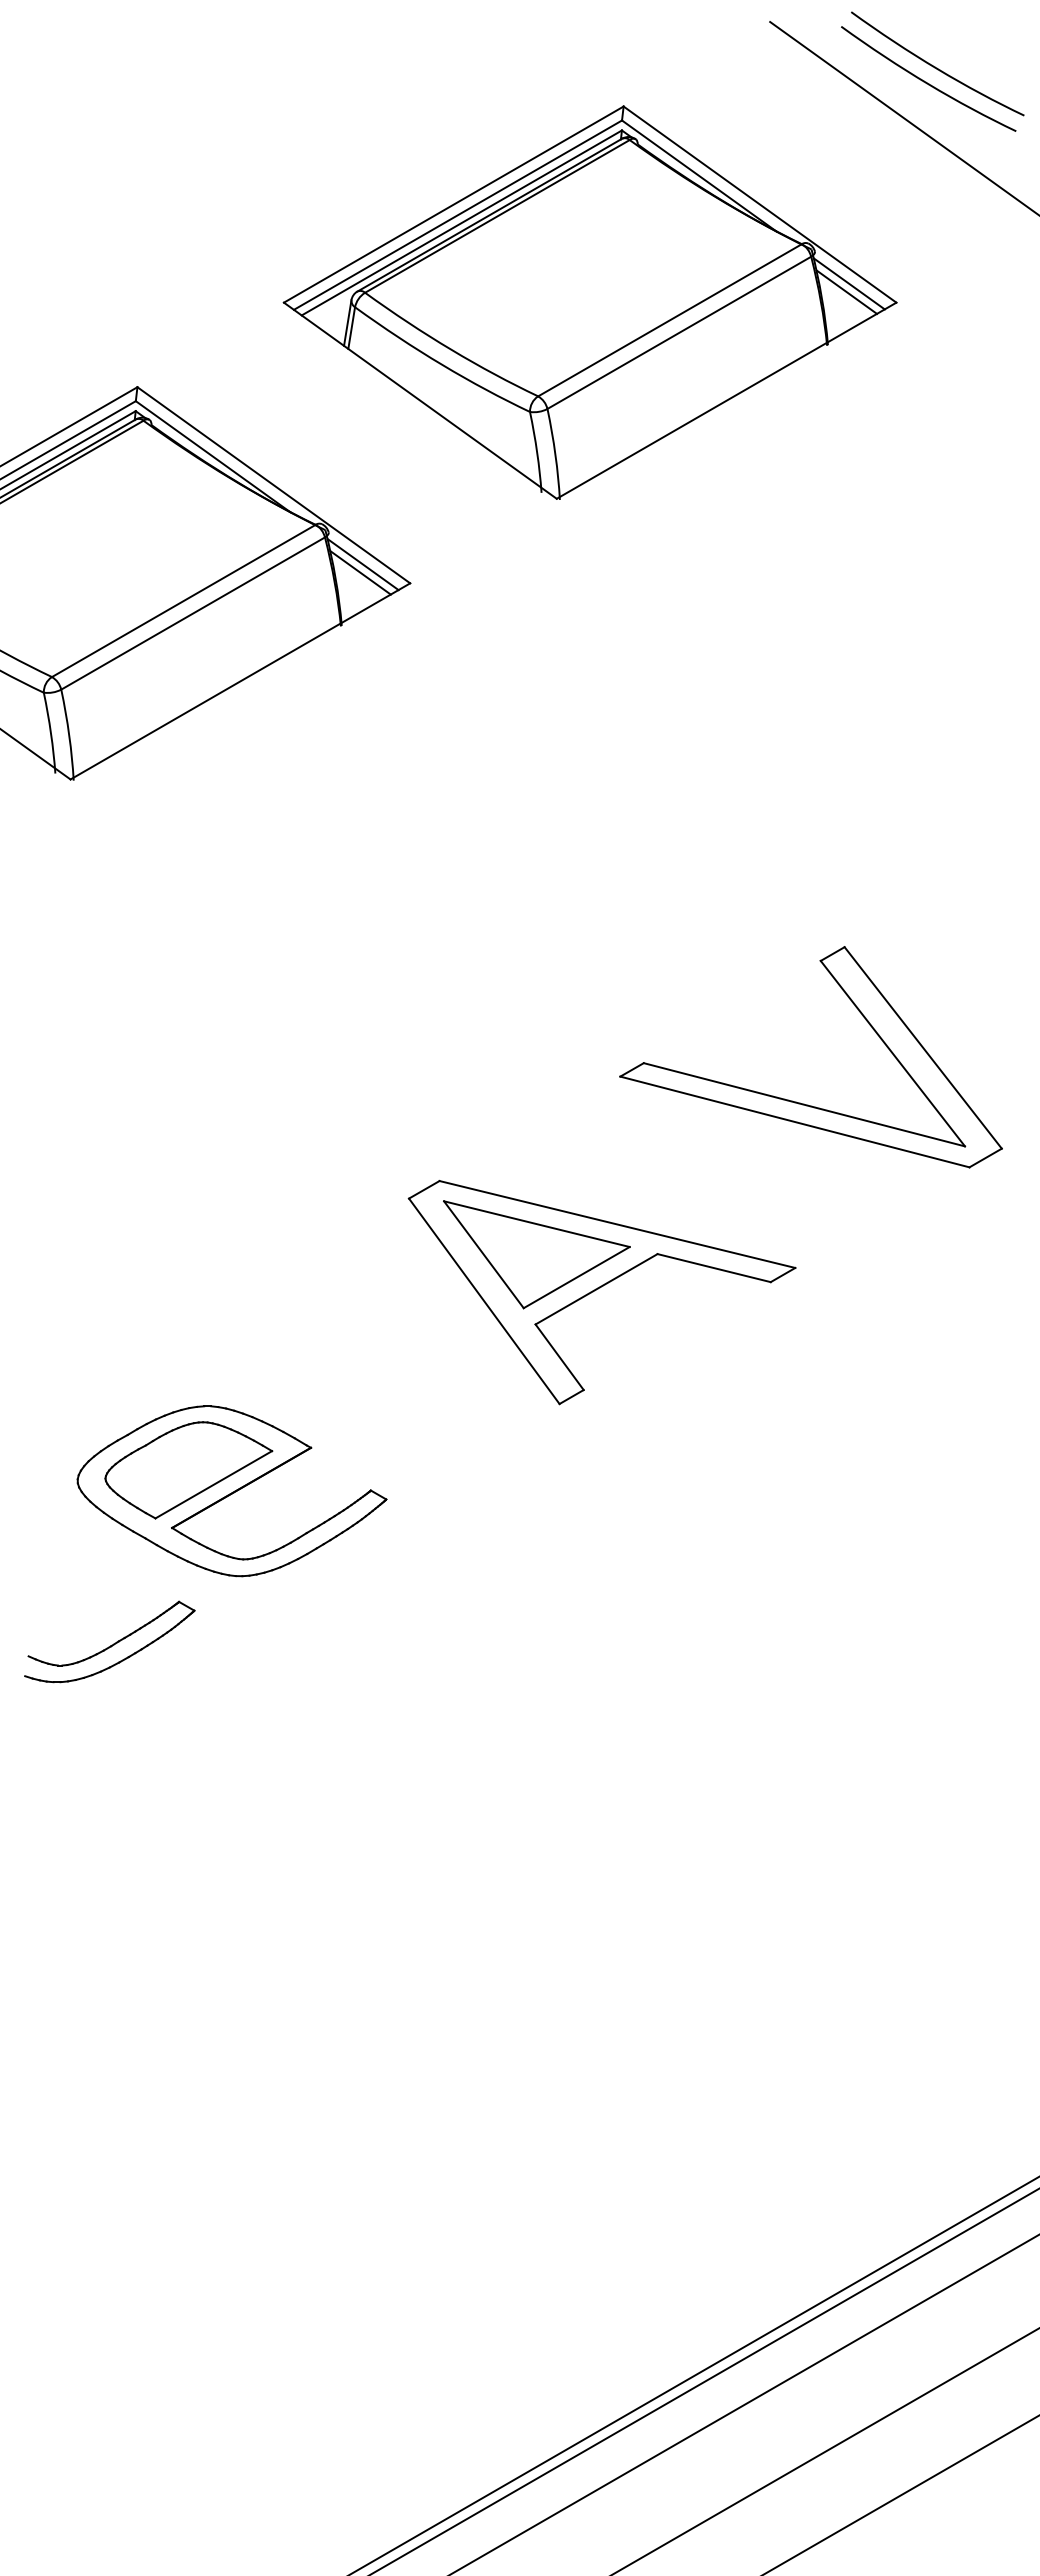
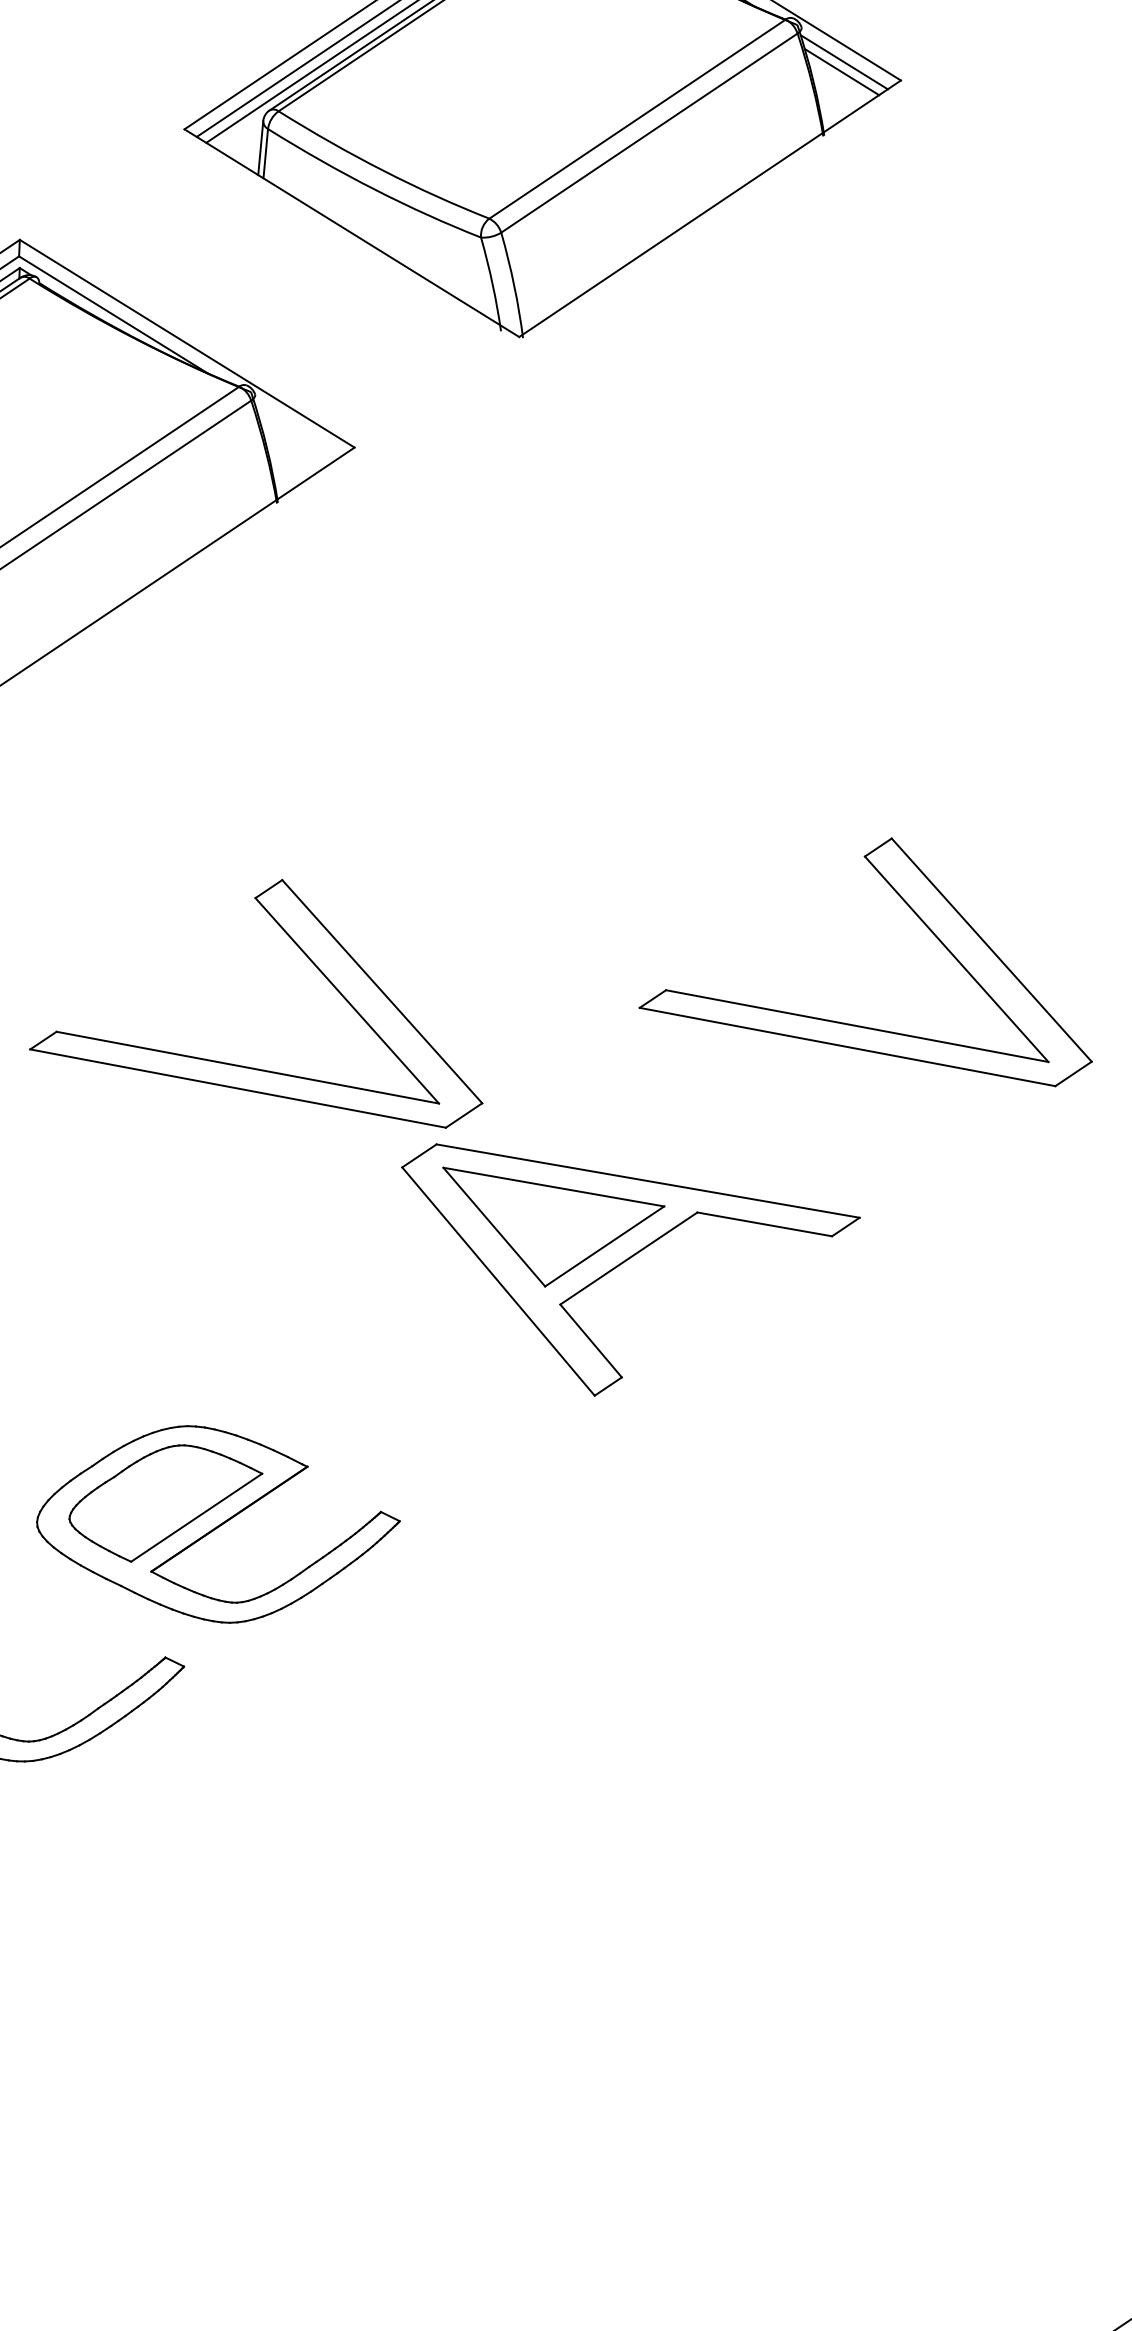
line: (362, 564) -> (297, 429), removed
line: (360, 572) -> (295, 438), removed
part: (279, 1102) -> (243, 1065), added

